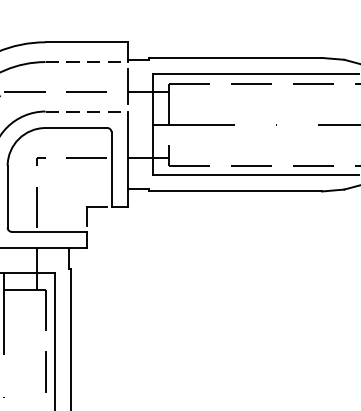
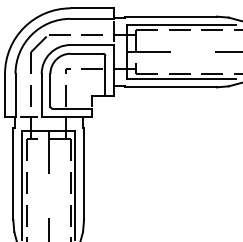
line: (87, 61) -> (92, 18), dashed -> solid
line: (87, 112) -> (92, 45), dashed -> solid

